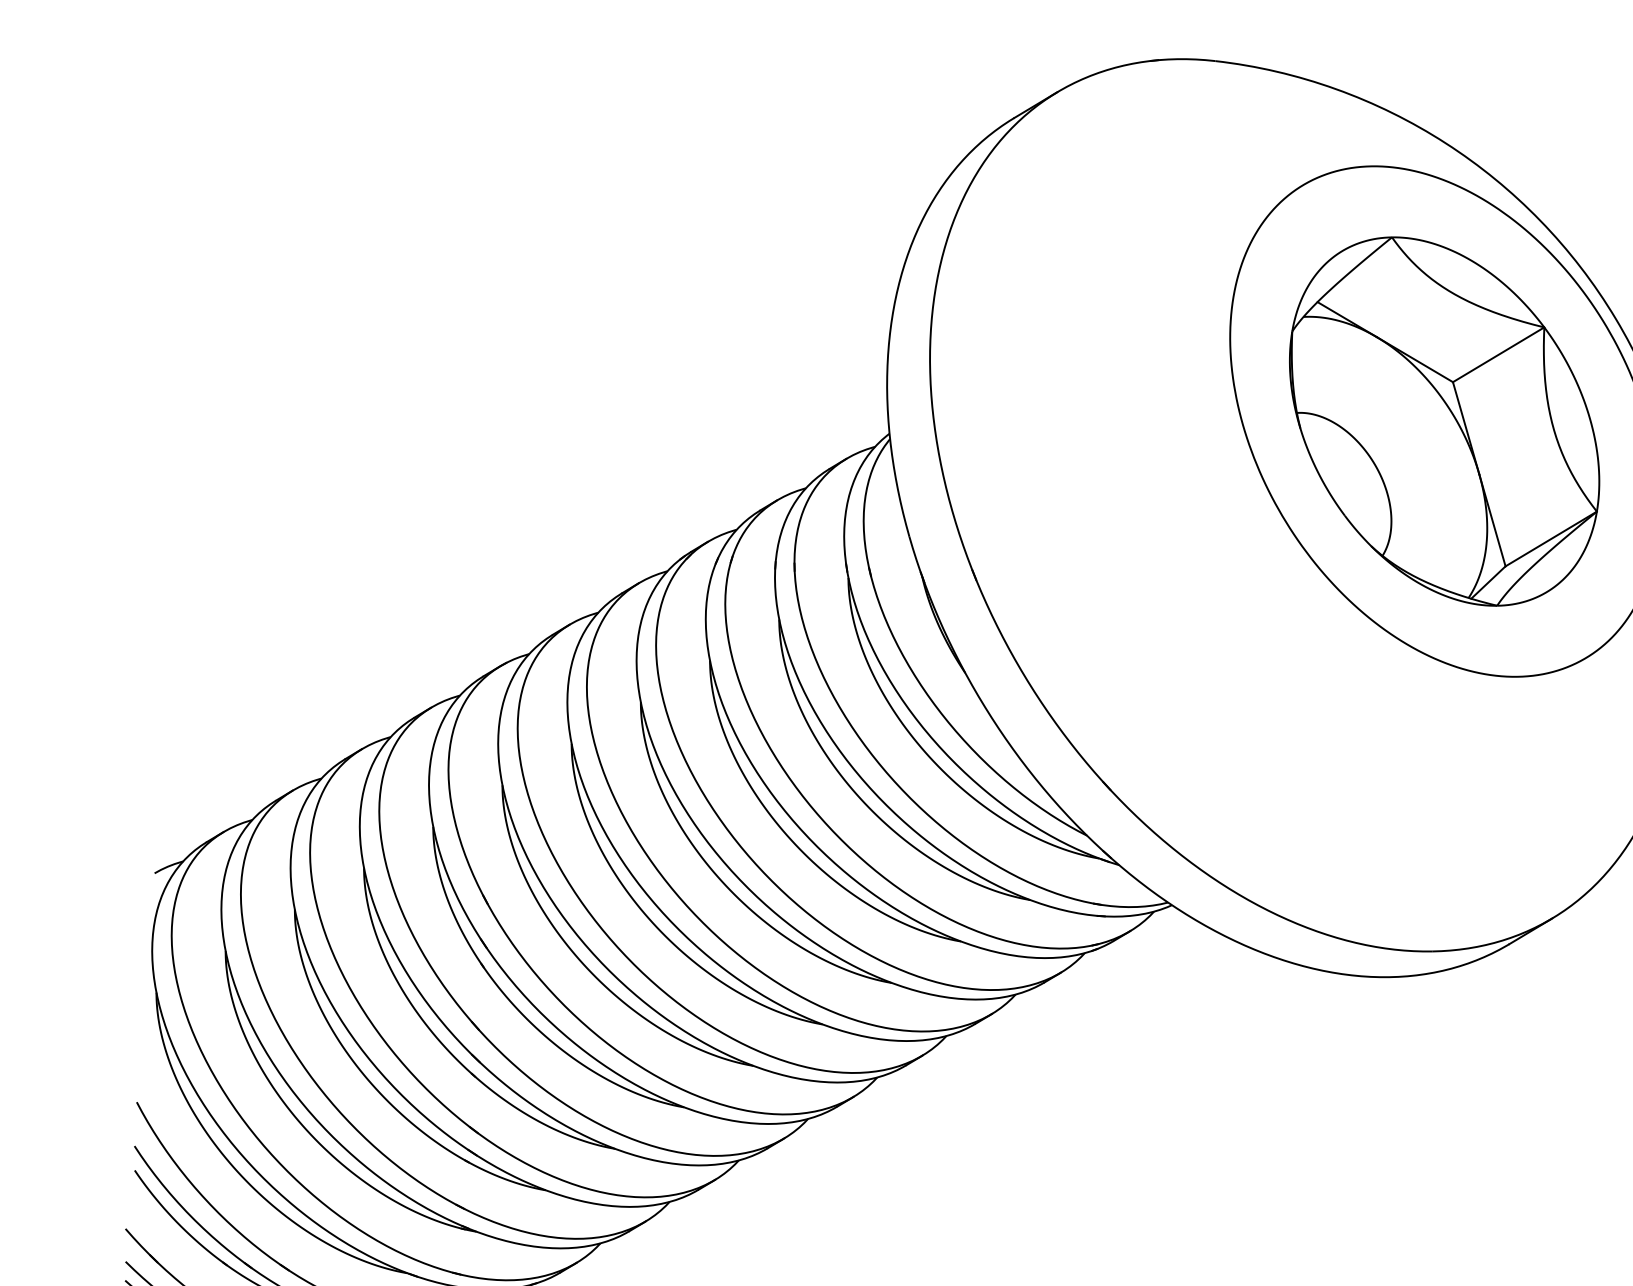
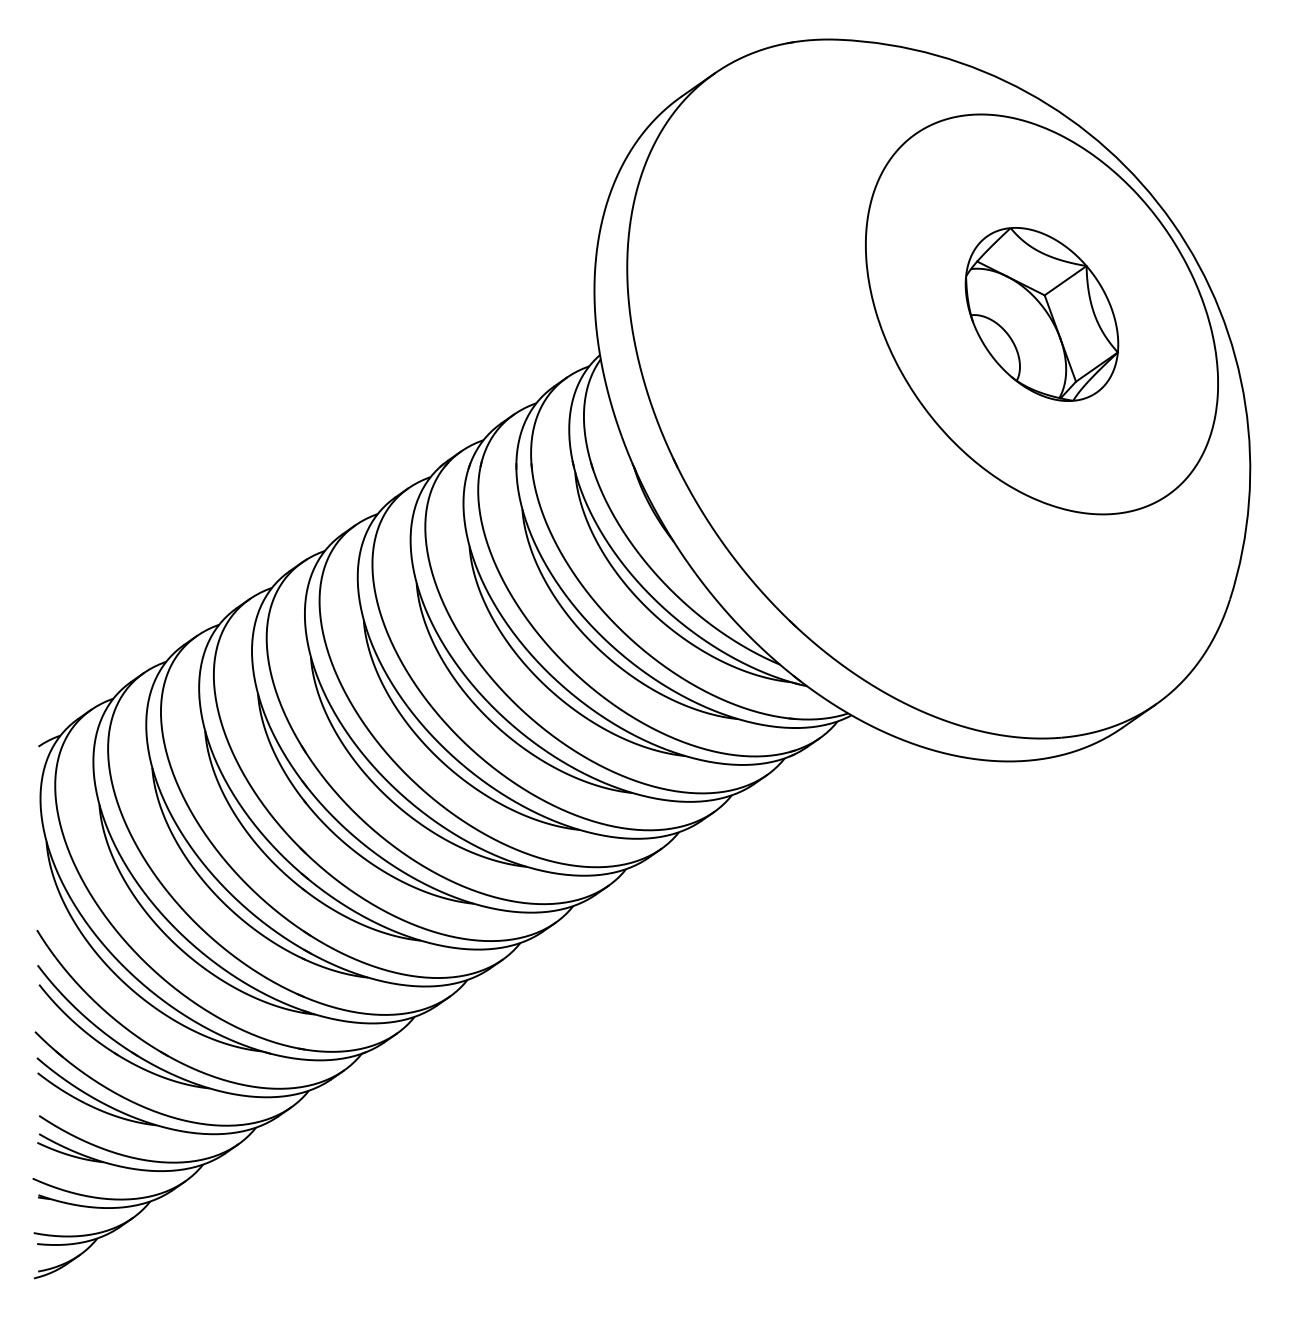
part: (1443, 421) -> (1041, 314), size x0.6

